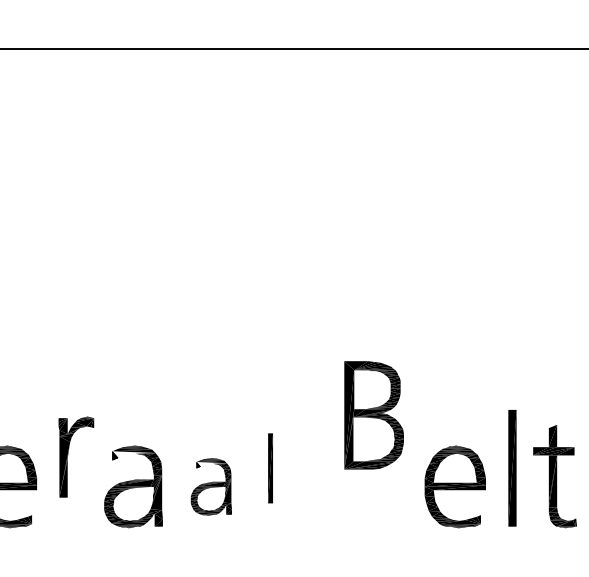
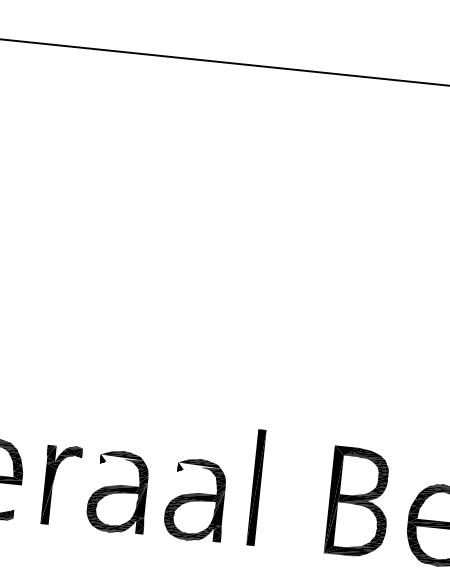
part: (373, 415) -> (358, 502), moved
part: (68, 455) -> (53, 483), moved
part: (270, 468) -> (256, 487), size x1.67
part: (211, 486) -> (195, 499), size x1.43

